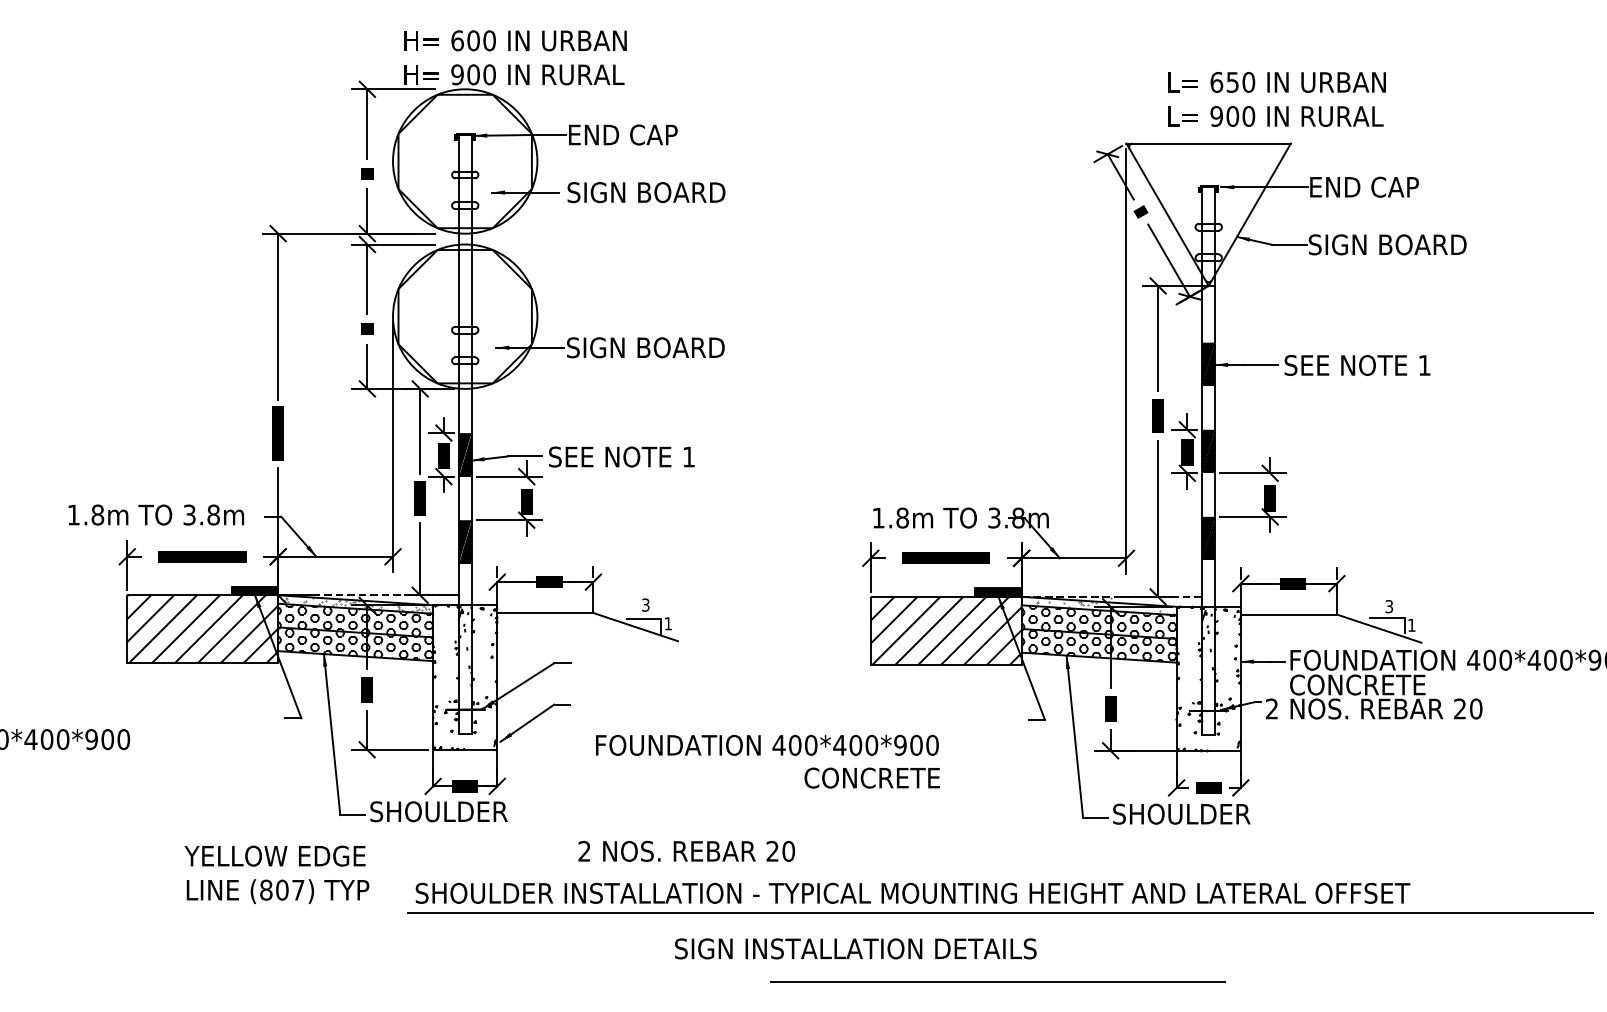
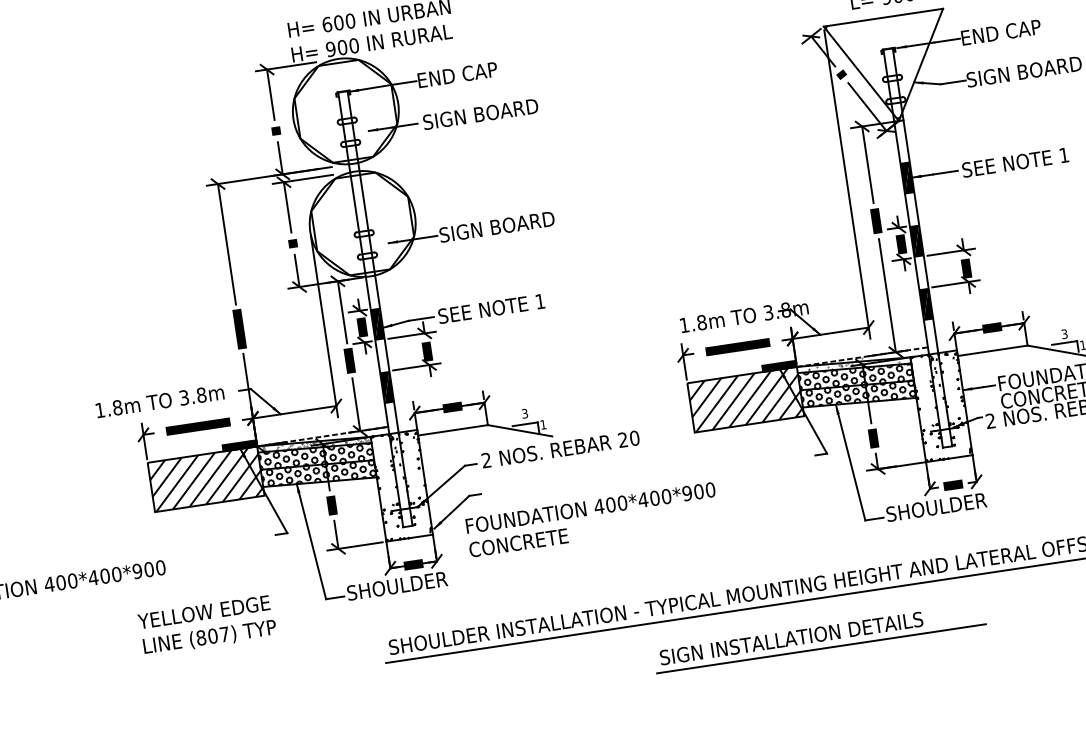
text: (767, 744) -> (590, 507), moved
text: (871, 777) -> (518, 542), moved
text: (686, 850) -> (560, 448), moved
text: (276, 874) -> (207, 625), moved
text: (855, 948) -> (791, 638), moved

